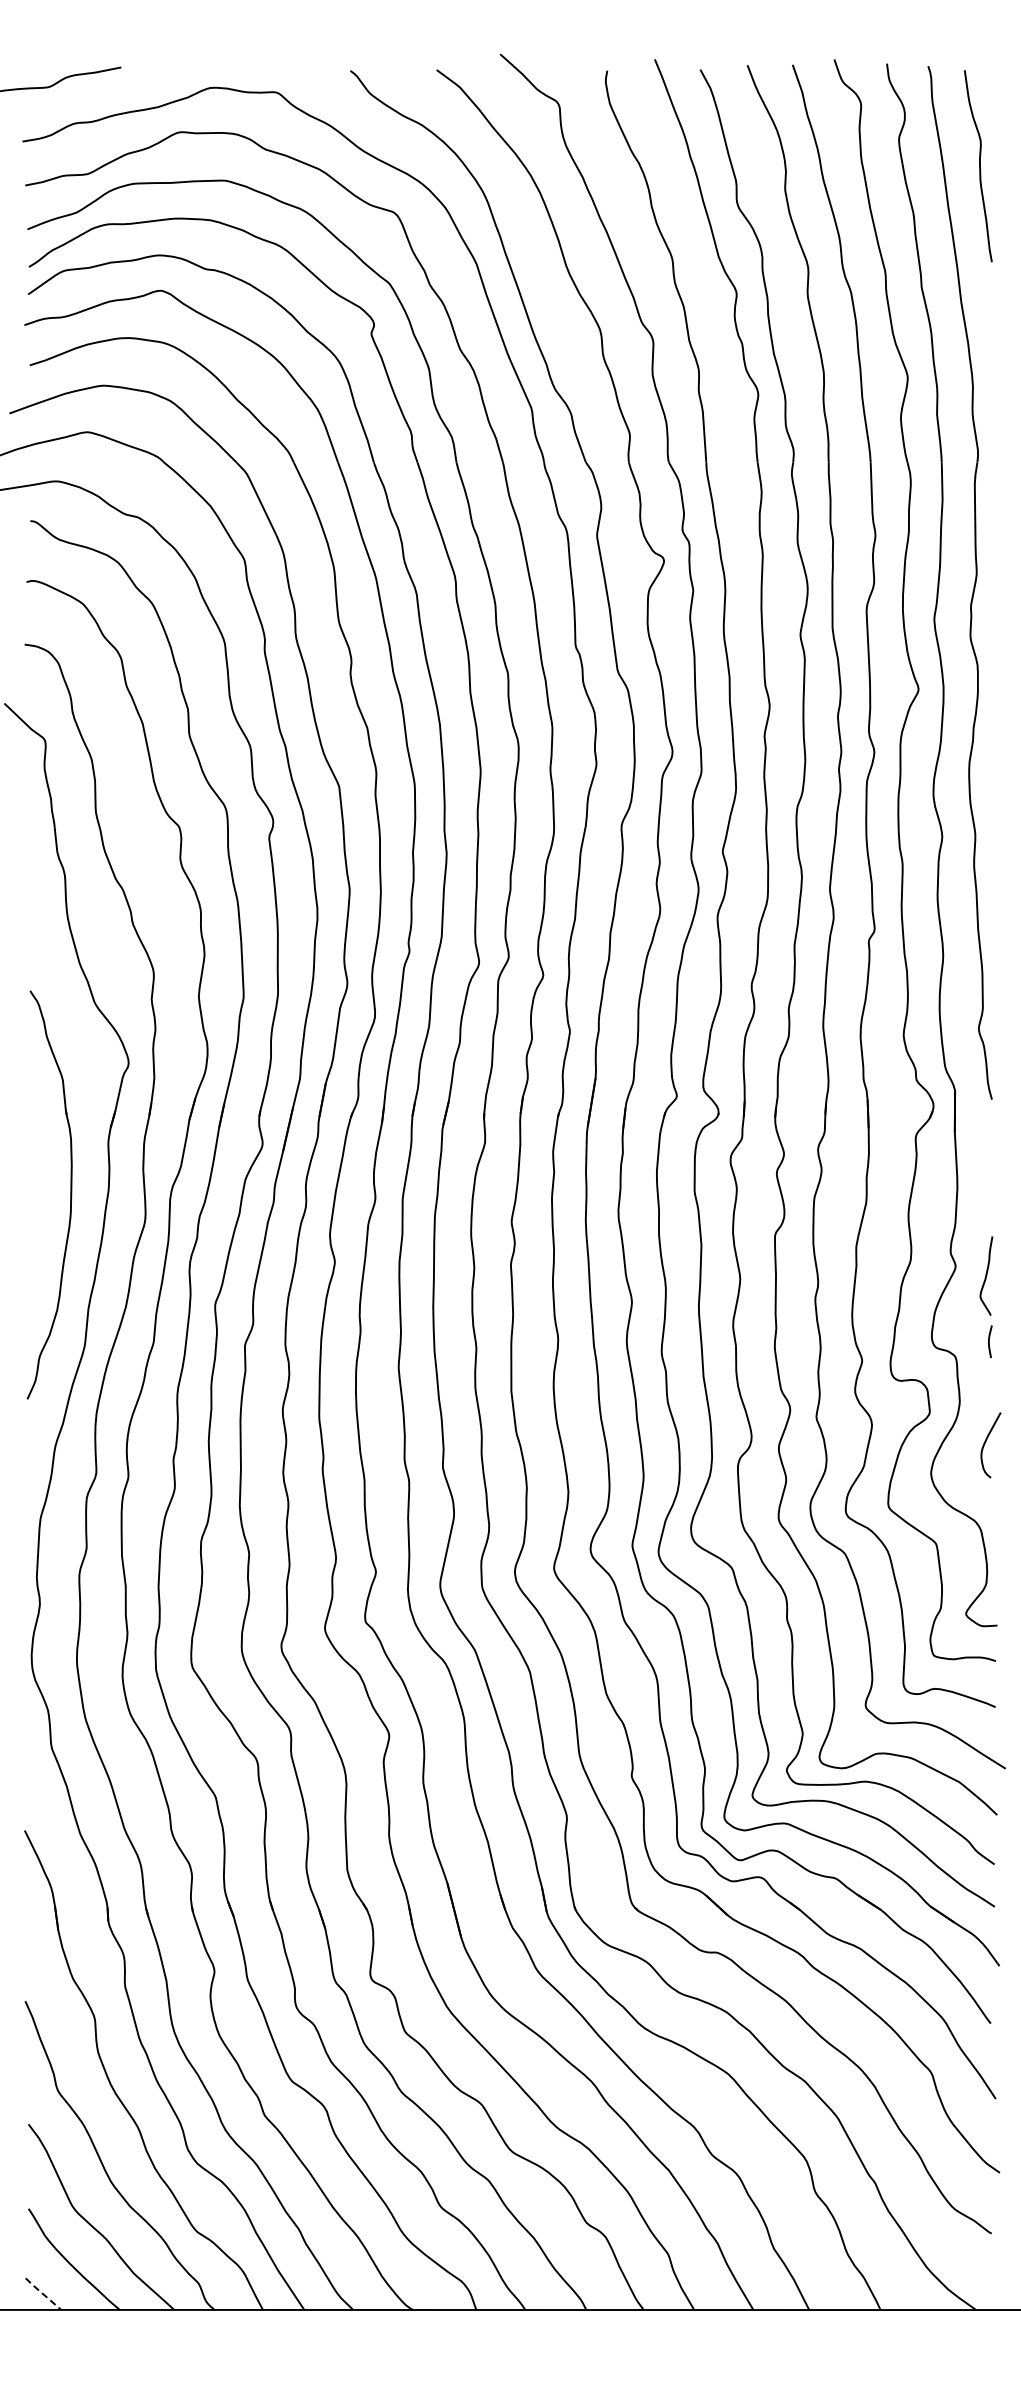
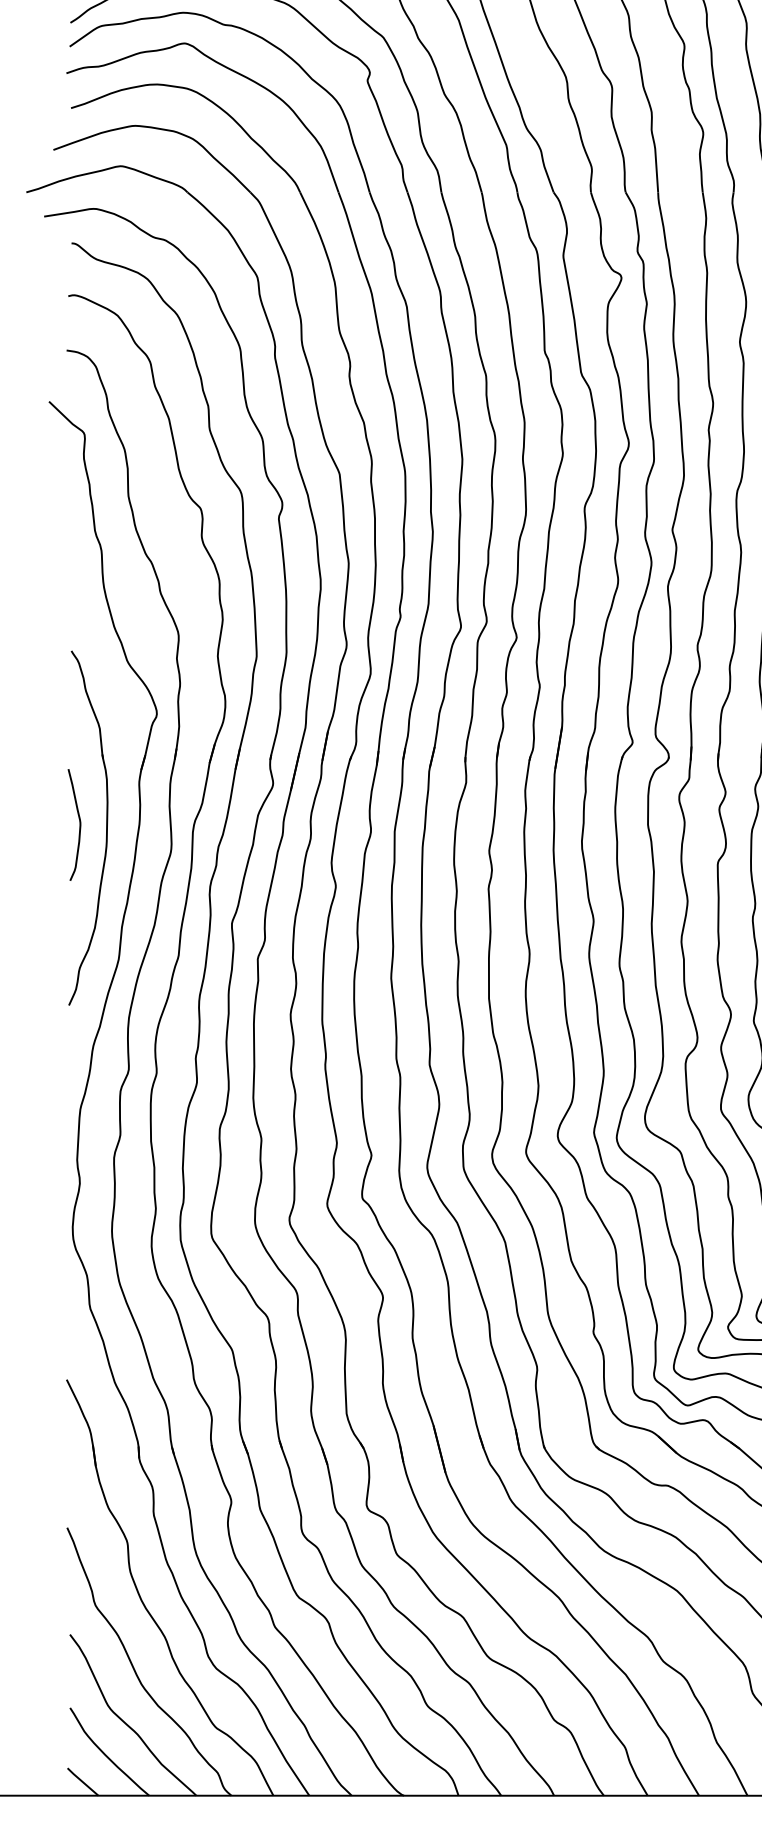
curve: (39, 1190) -> (79, 824), added
line: (43, 2294) -> (82, 1782), dashed -> solid

